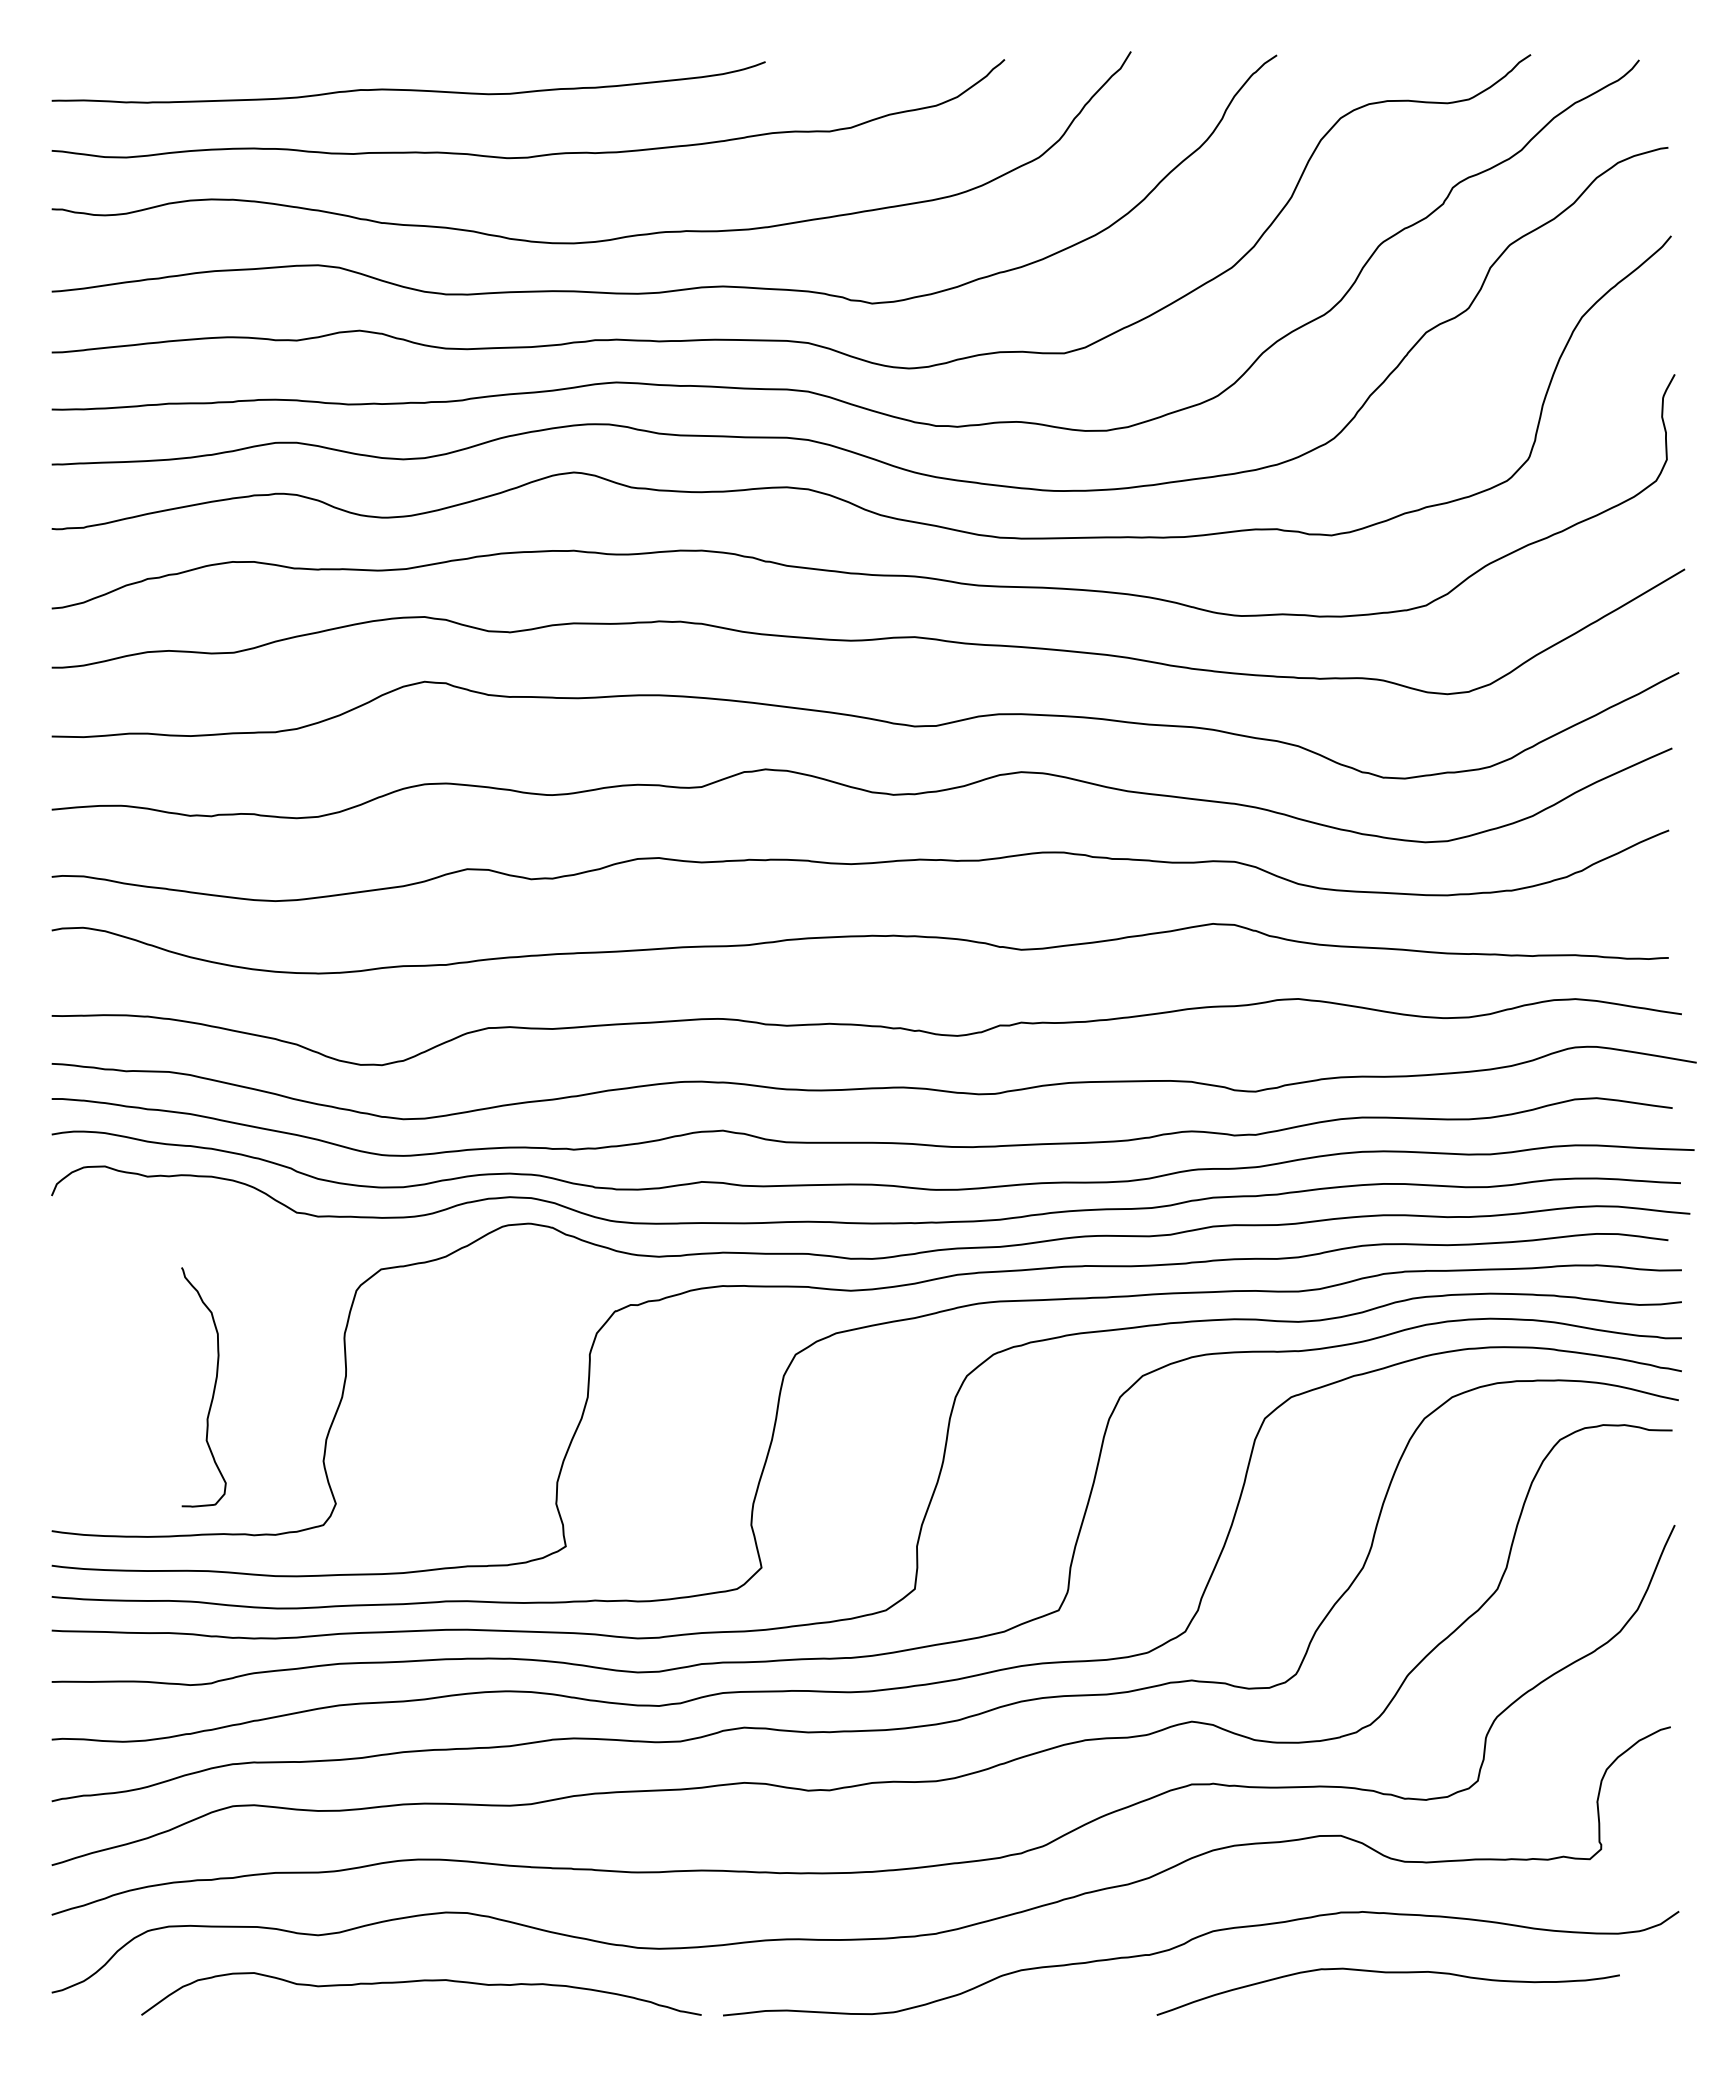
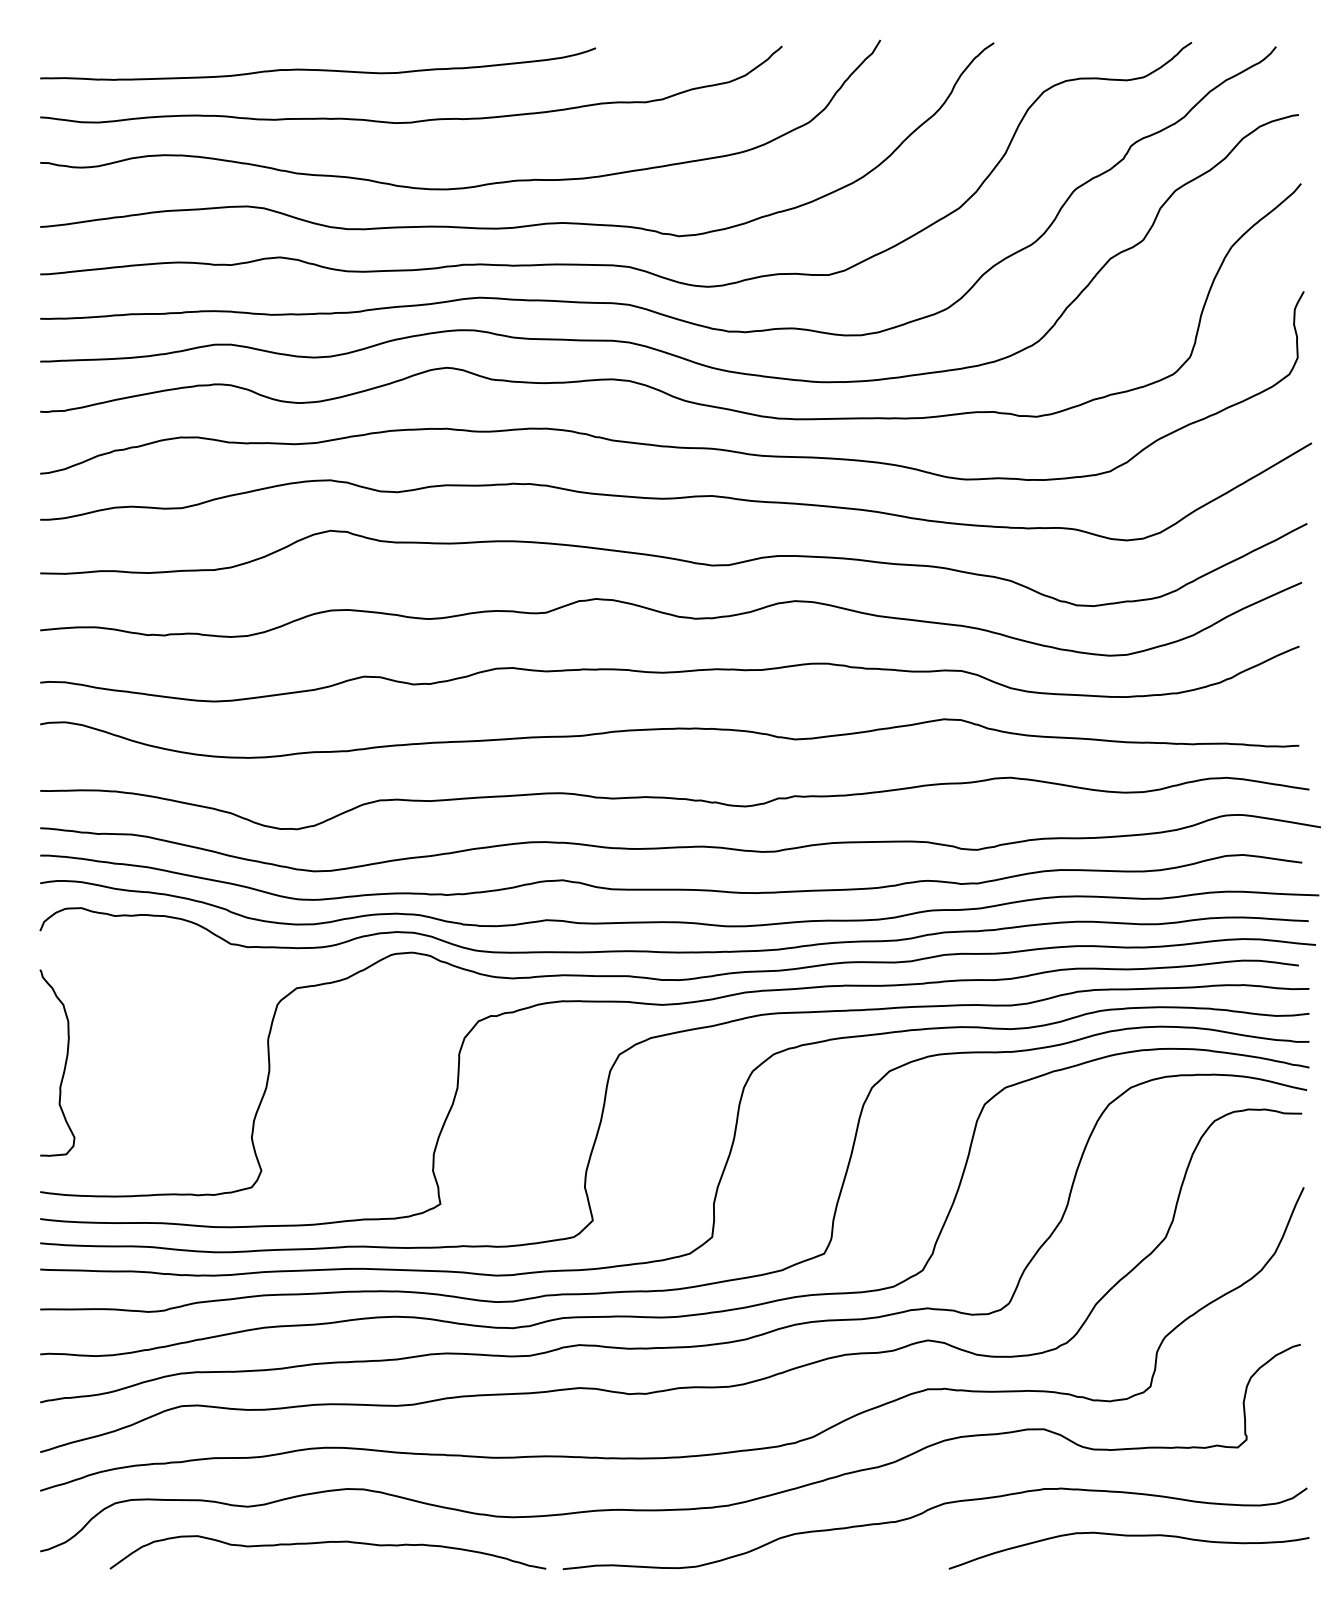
curve: (213, 1387) -> (64, 1063), moved
curve: (1387, 1973) -> (1128, 1536), moved

